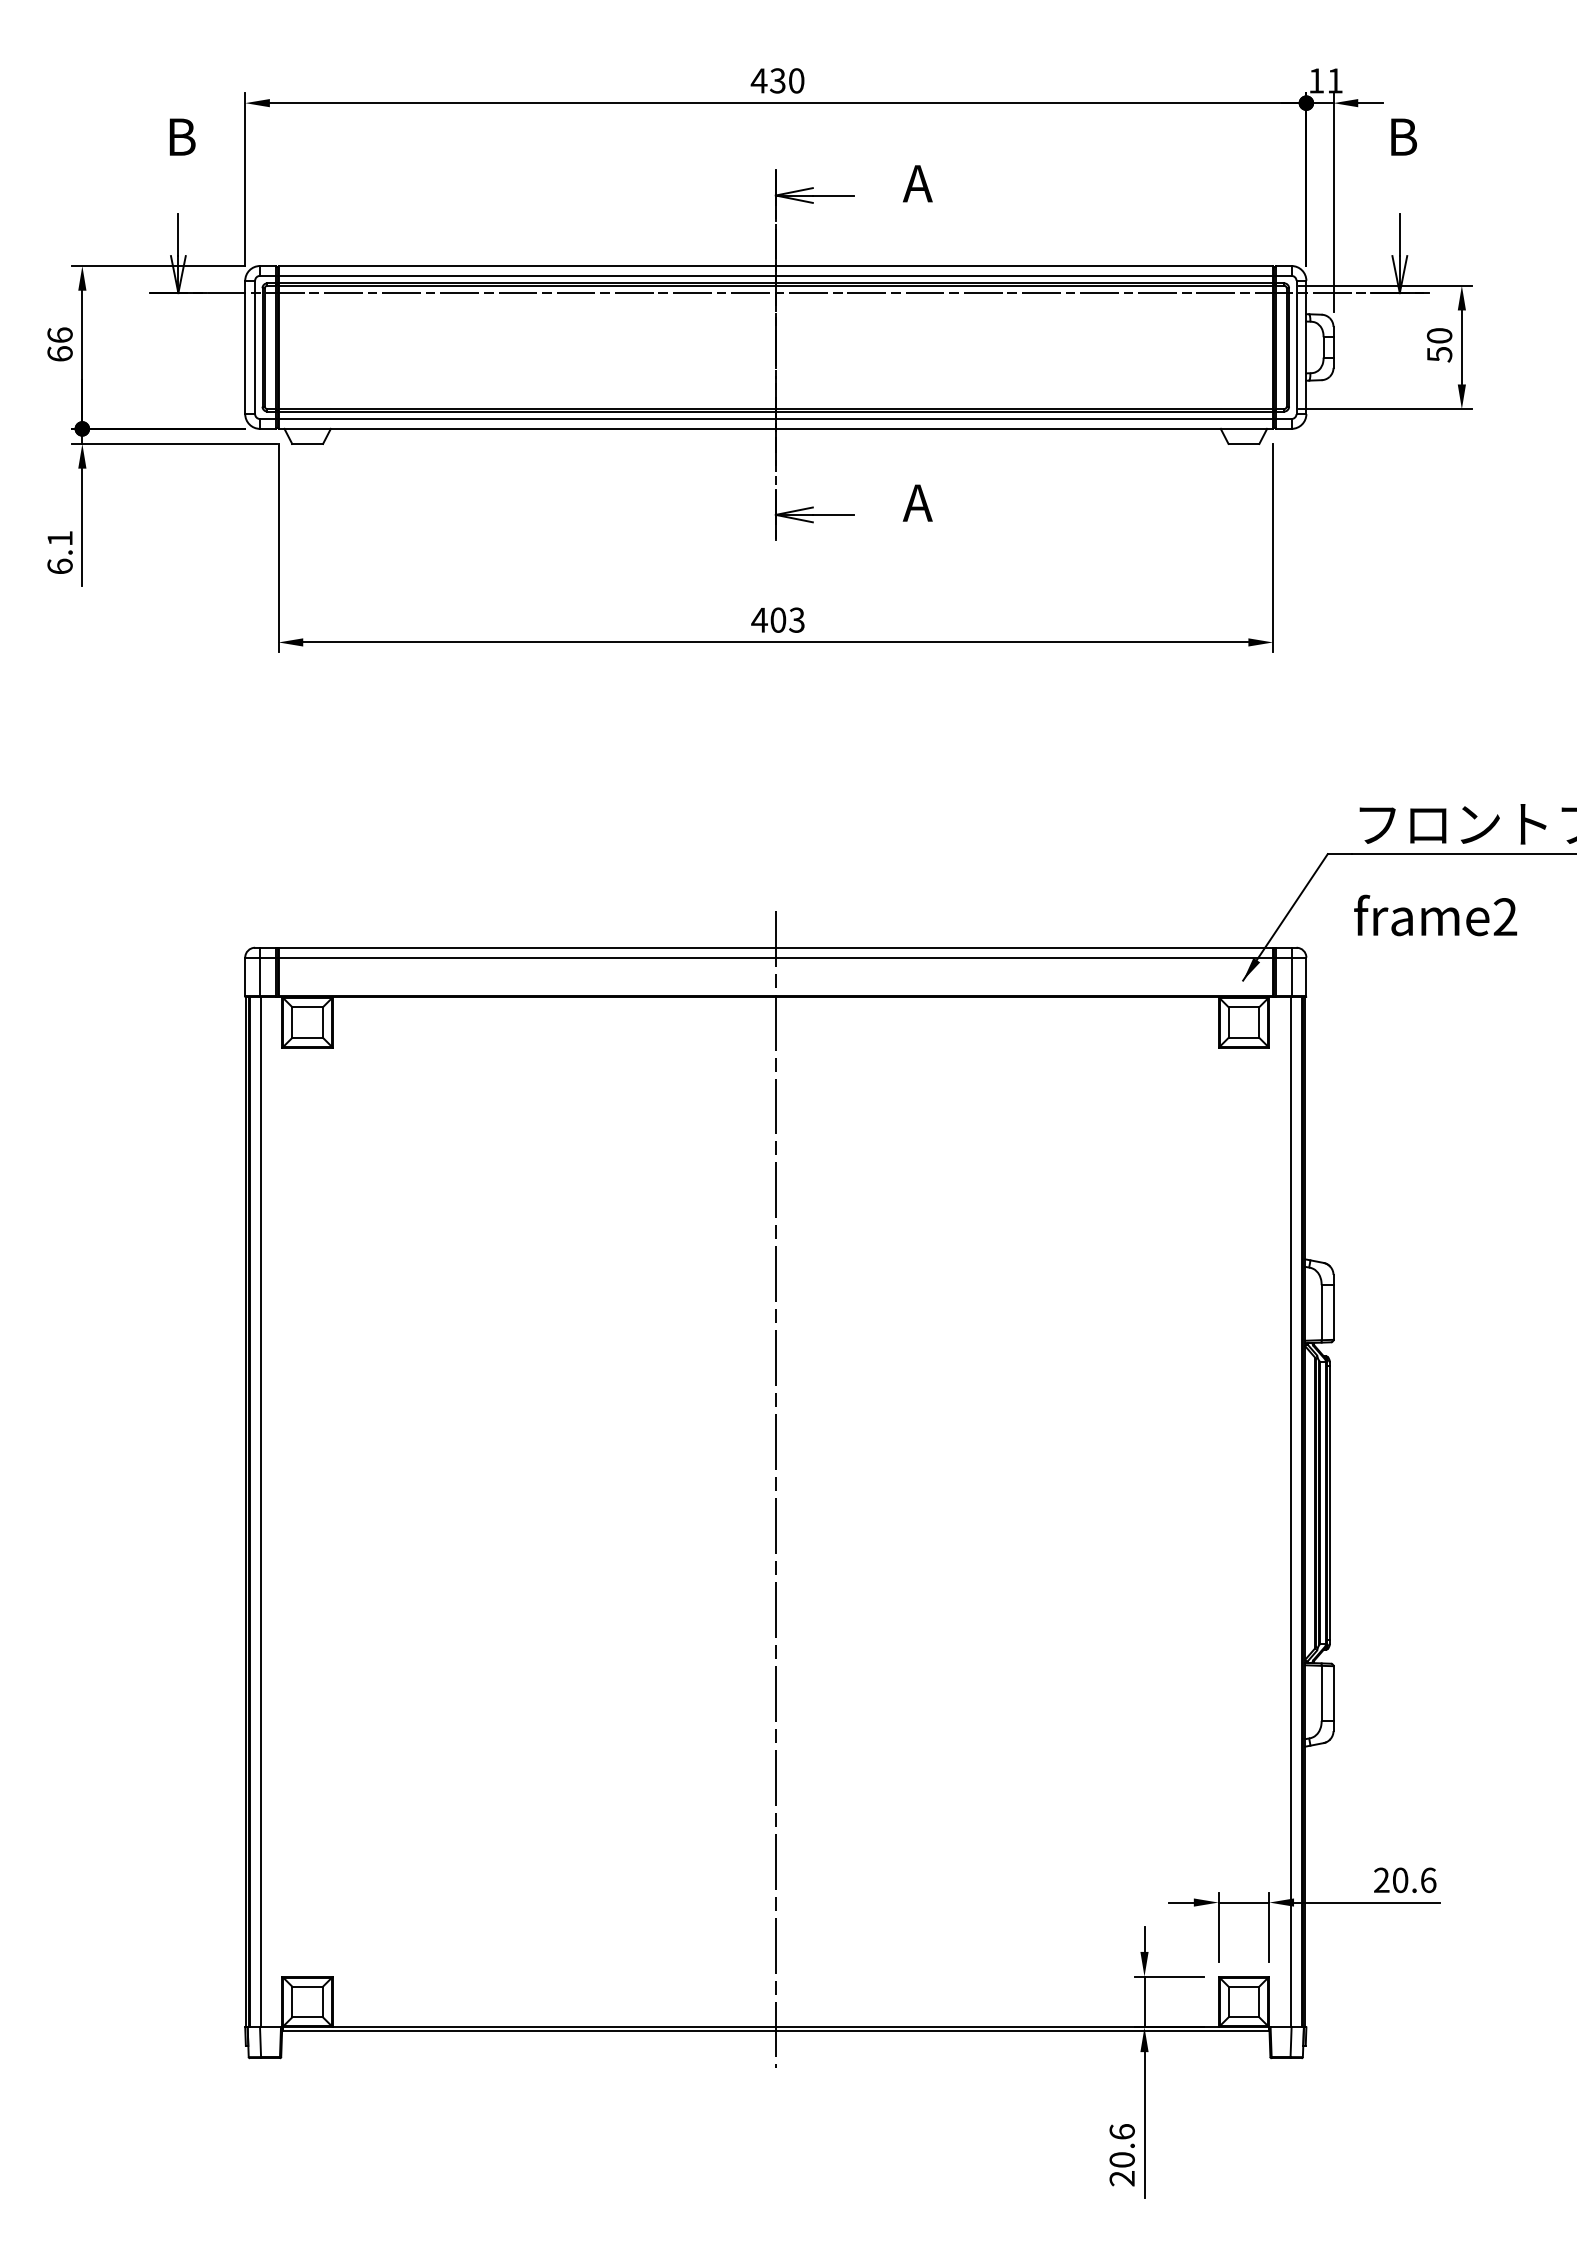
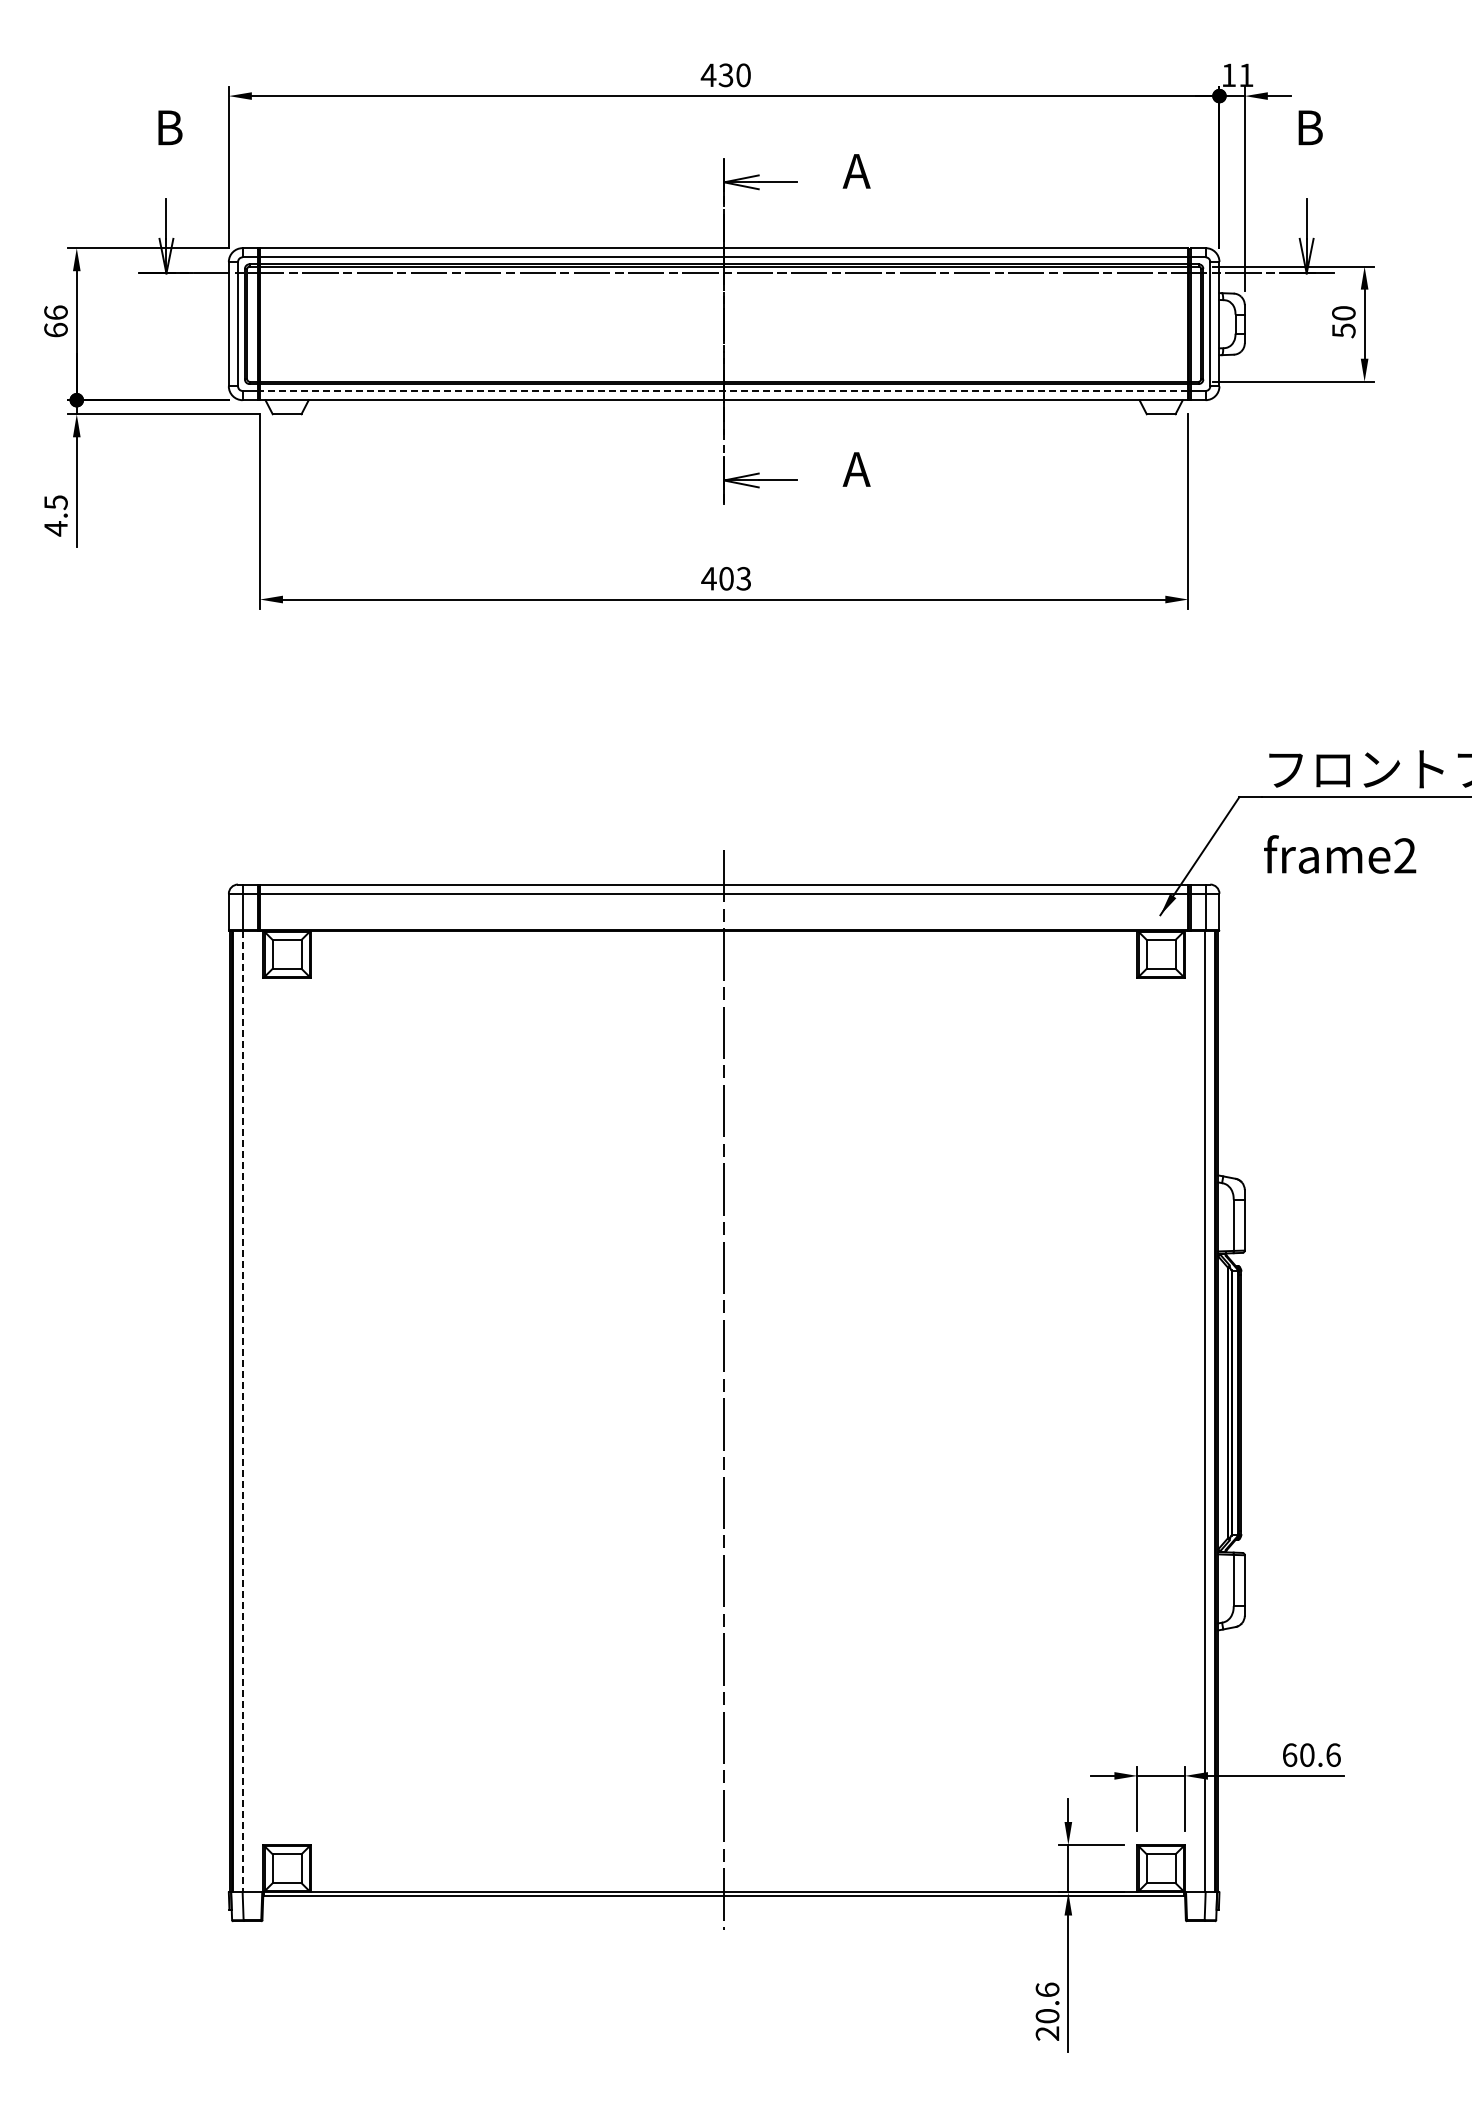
line: (775, 418) -> (723, 390), solid -> dashed
text: (59, 552) -> (55, 515), 6.1 -> 4.5
line: (260, 1512) -> (243, 1411), solid -> dashed
text: (1381, 1880) -> (1289, 1755), 20.6 -> 60.6

